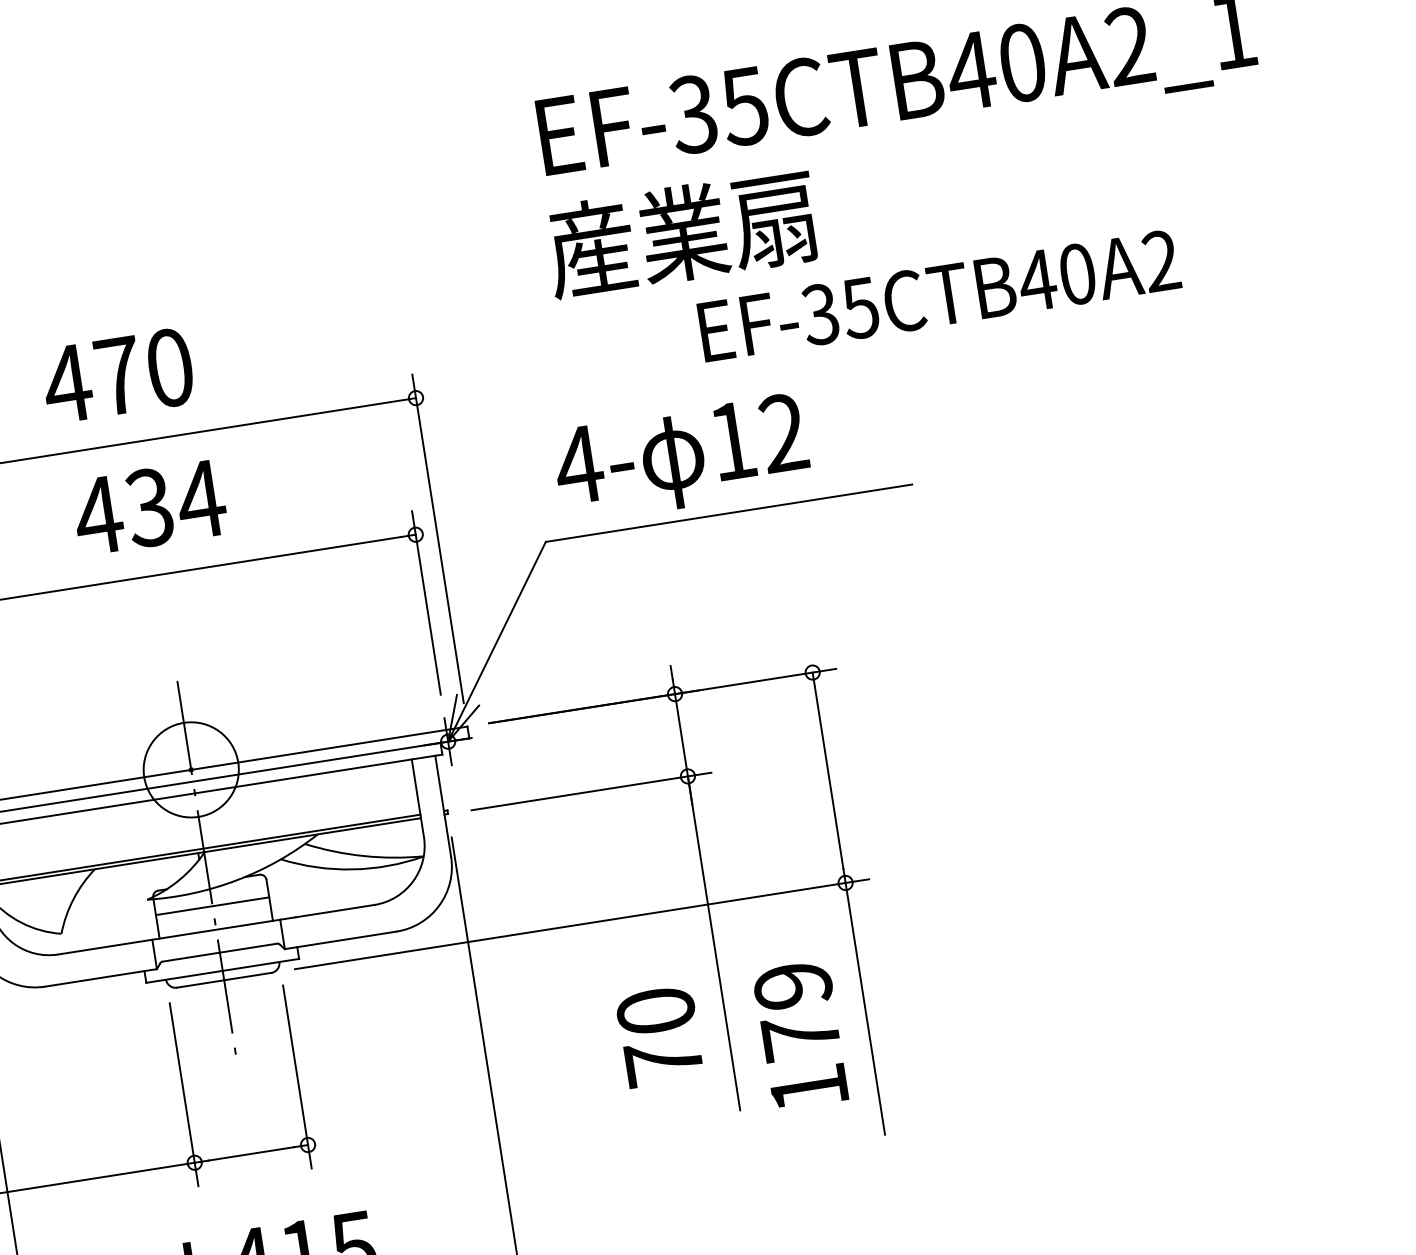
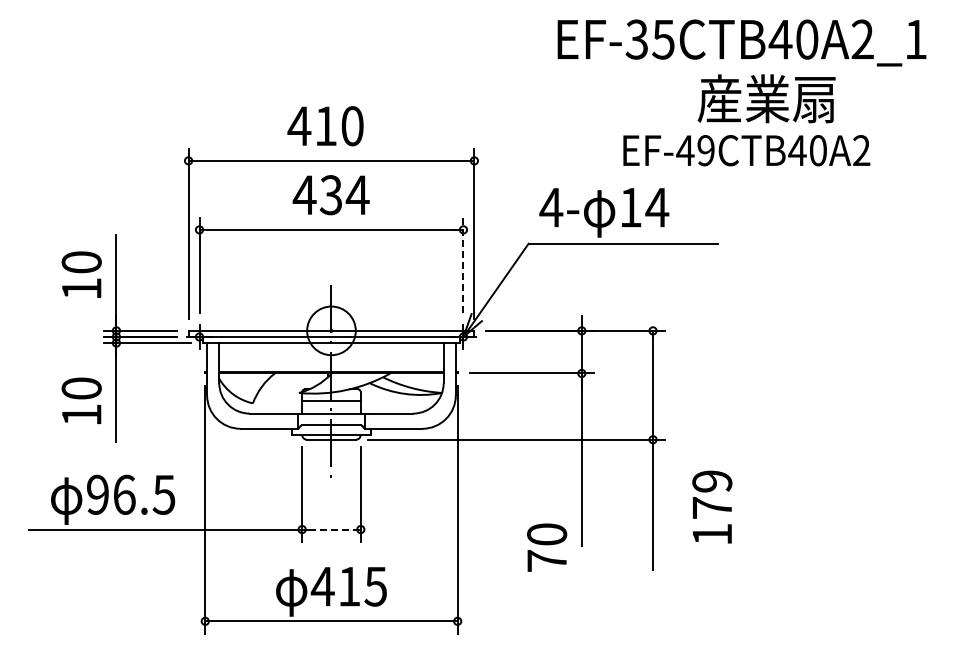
text: (681, 232) -> (766, 98), moved
text: (840, 311) -> (695, 150), EF-35CTB40A2 -> EF-49CTB40A2
text: (119, 374) -> (326, 125), 470 -> 410
text: (783, 432) -> (657, 207), 12 -> 14
line: (426, 601) -> (463, 264), solid -> dashed
text: (800, 1034) -> (712, 506), moved
text: (660, 1036) -> (547, 547), moved
line: (251, 1153) -> (331, 529), solid -> dashed

